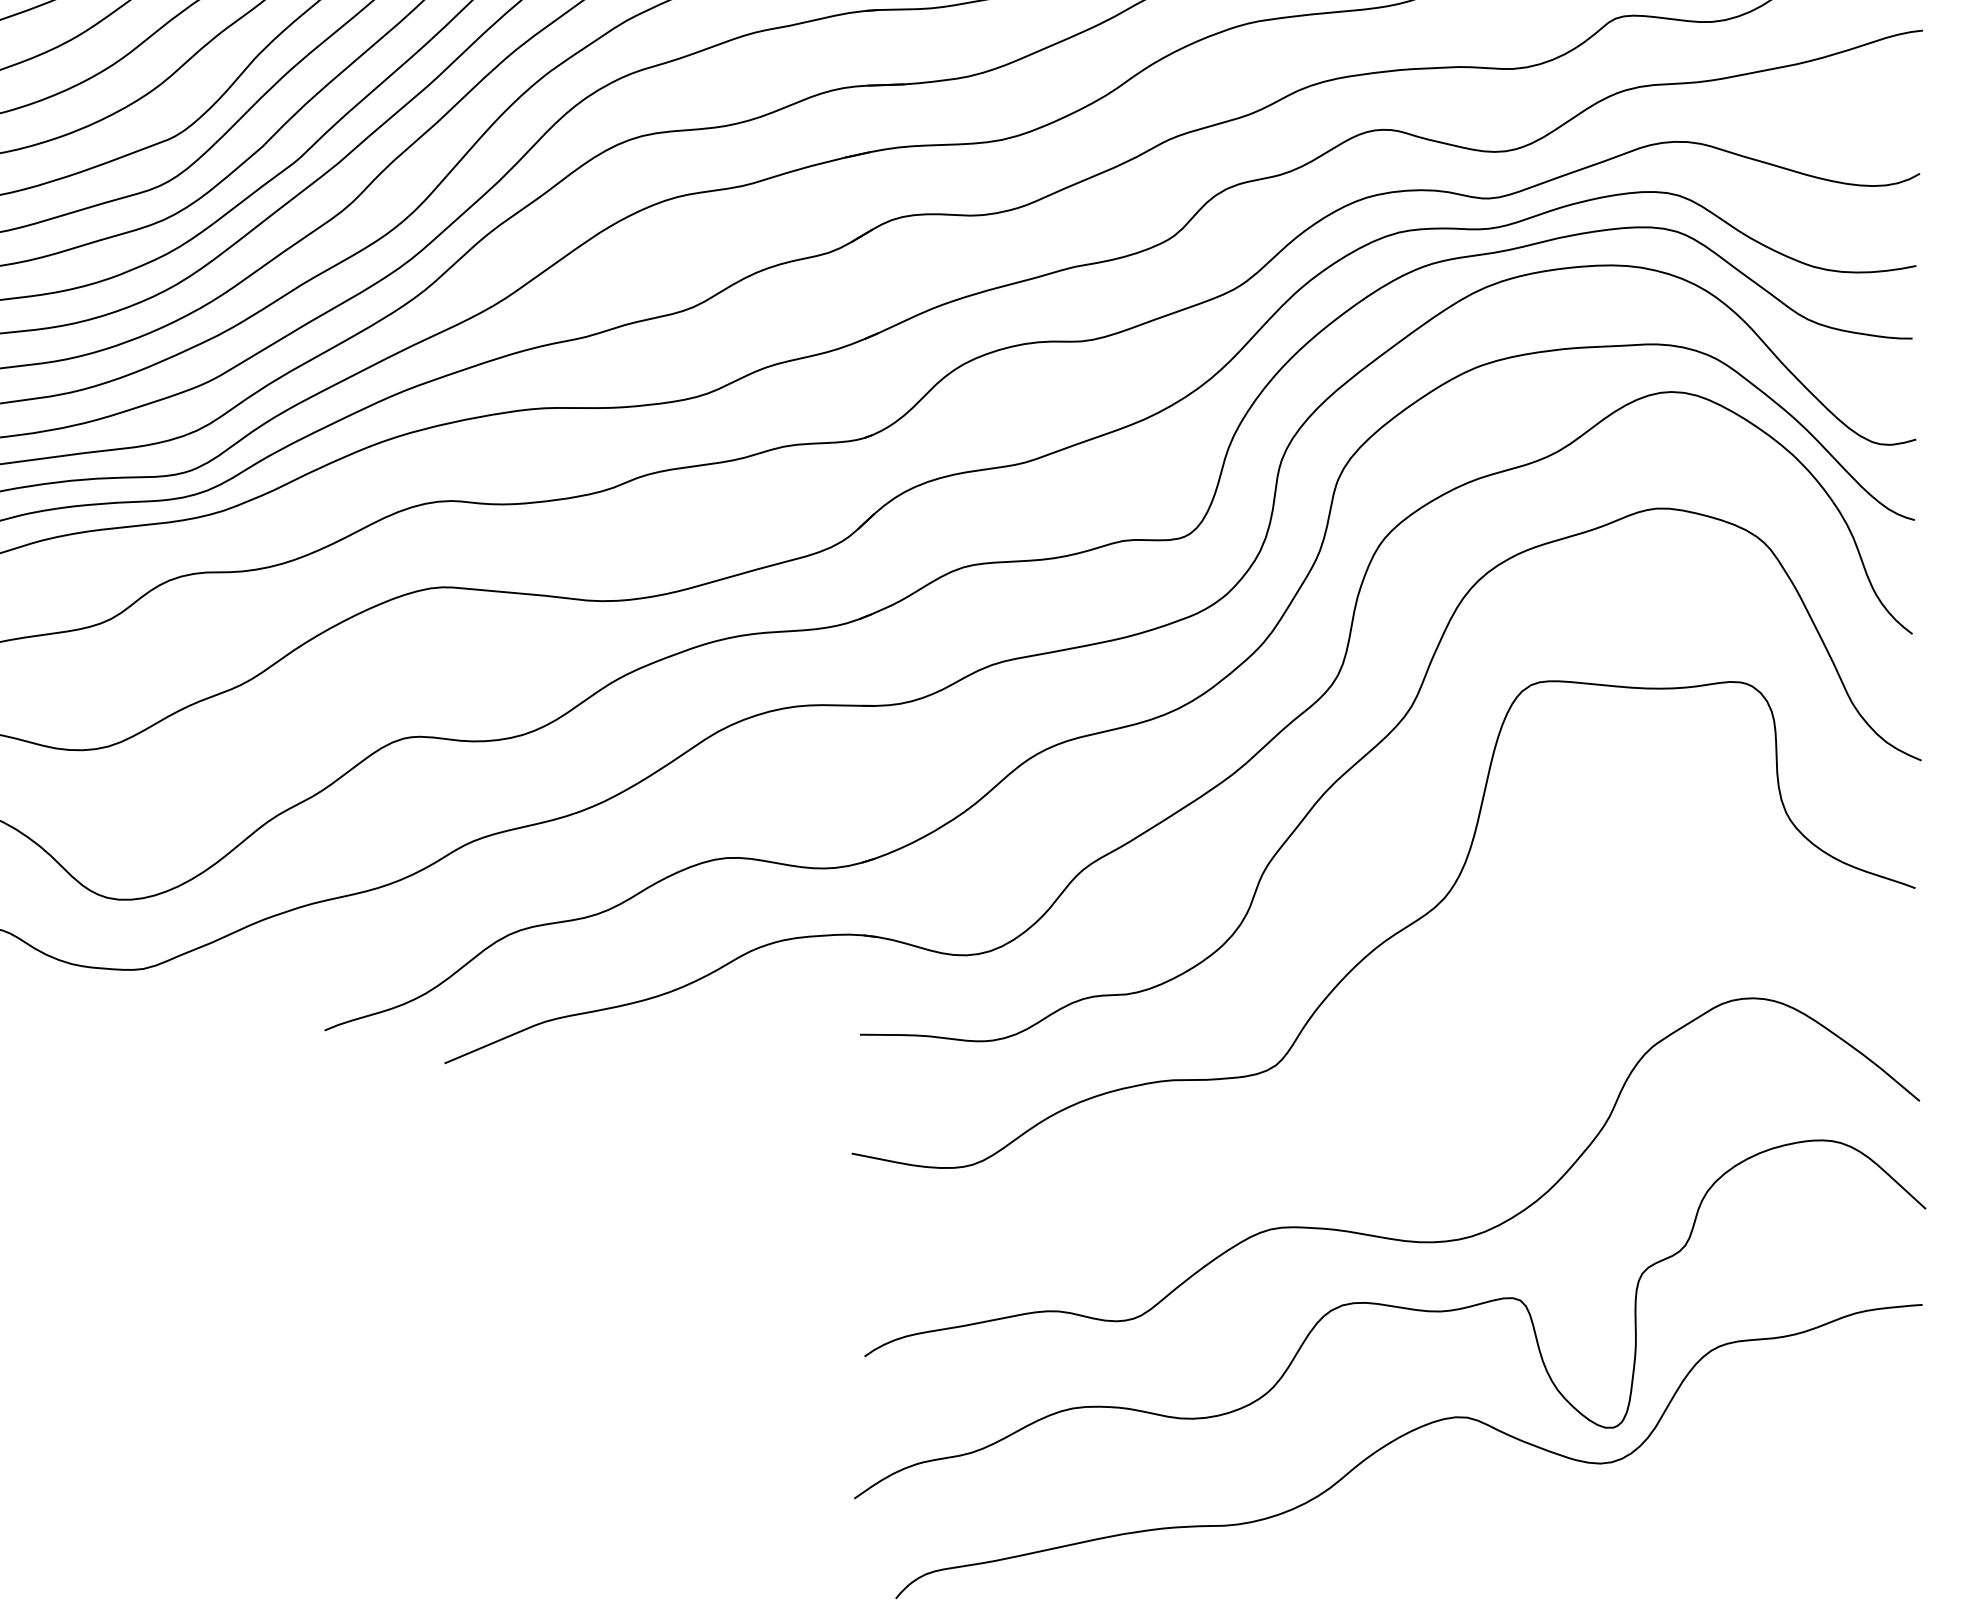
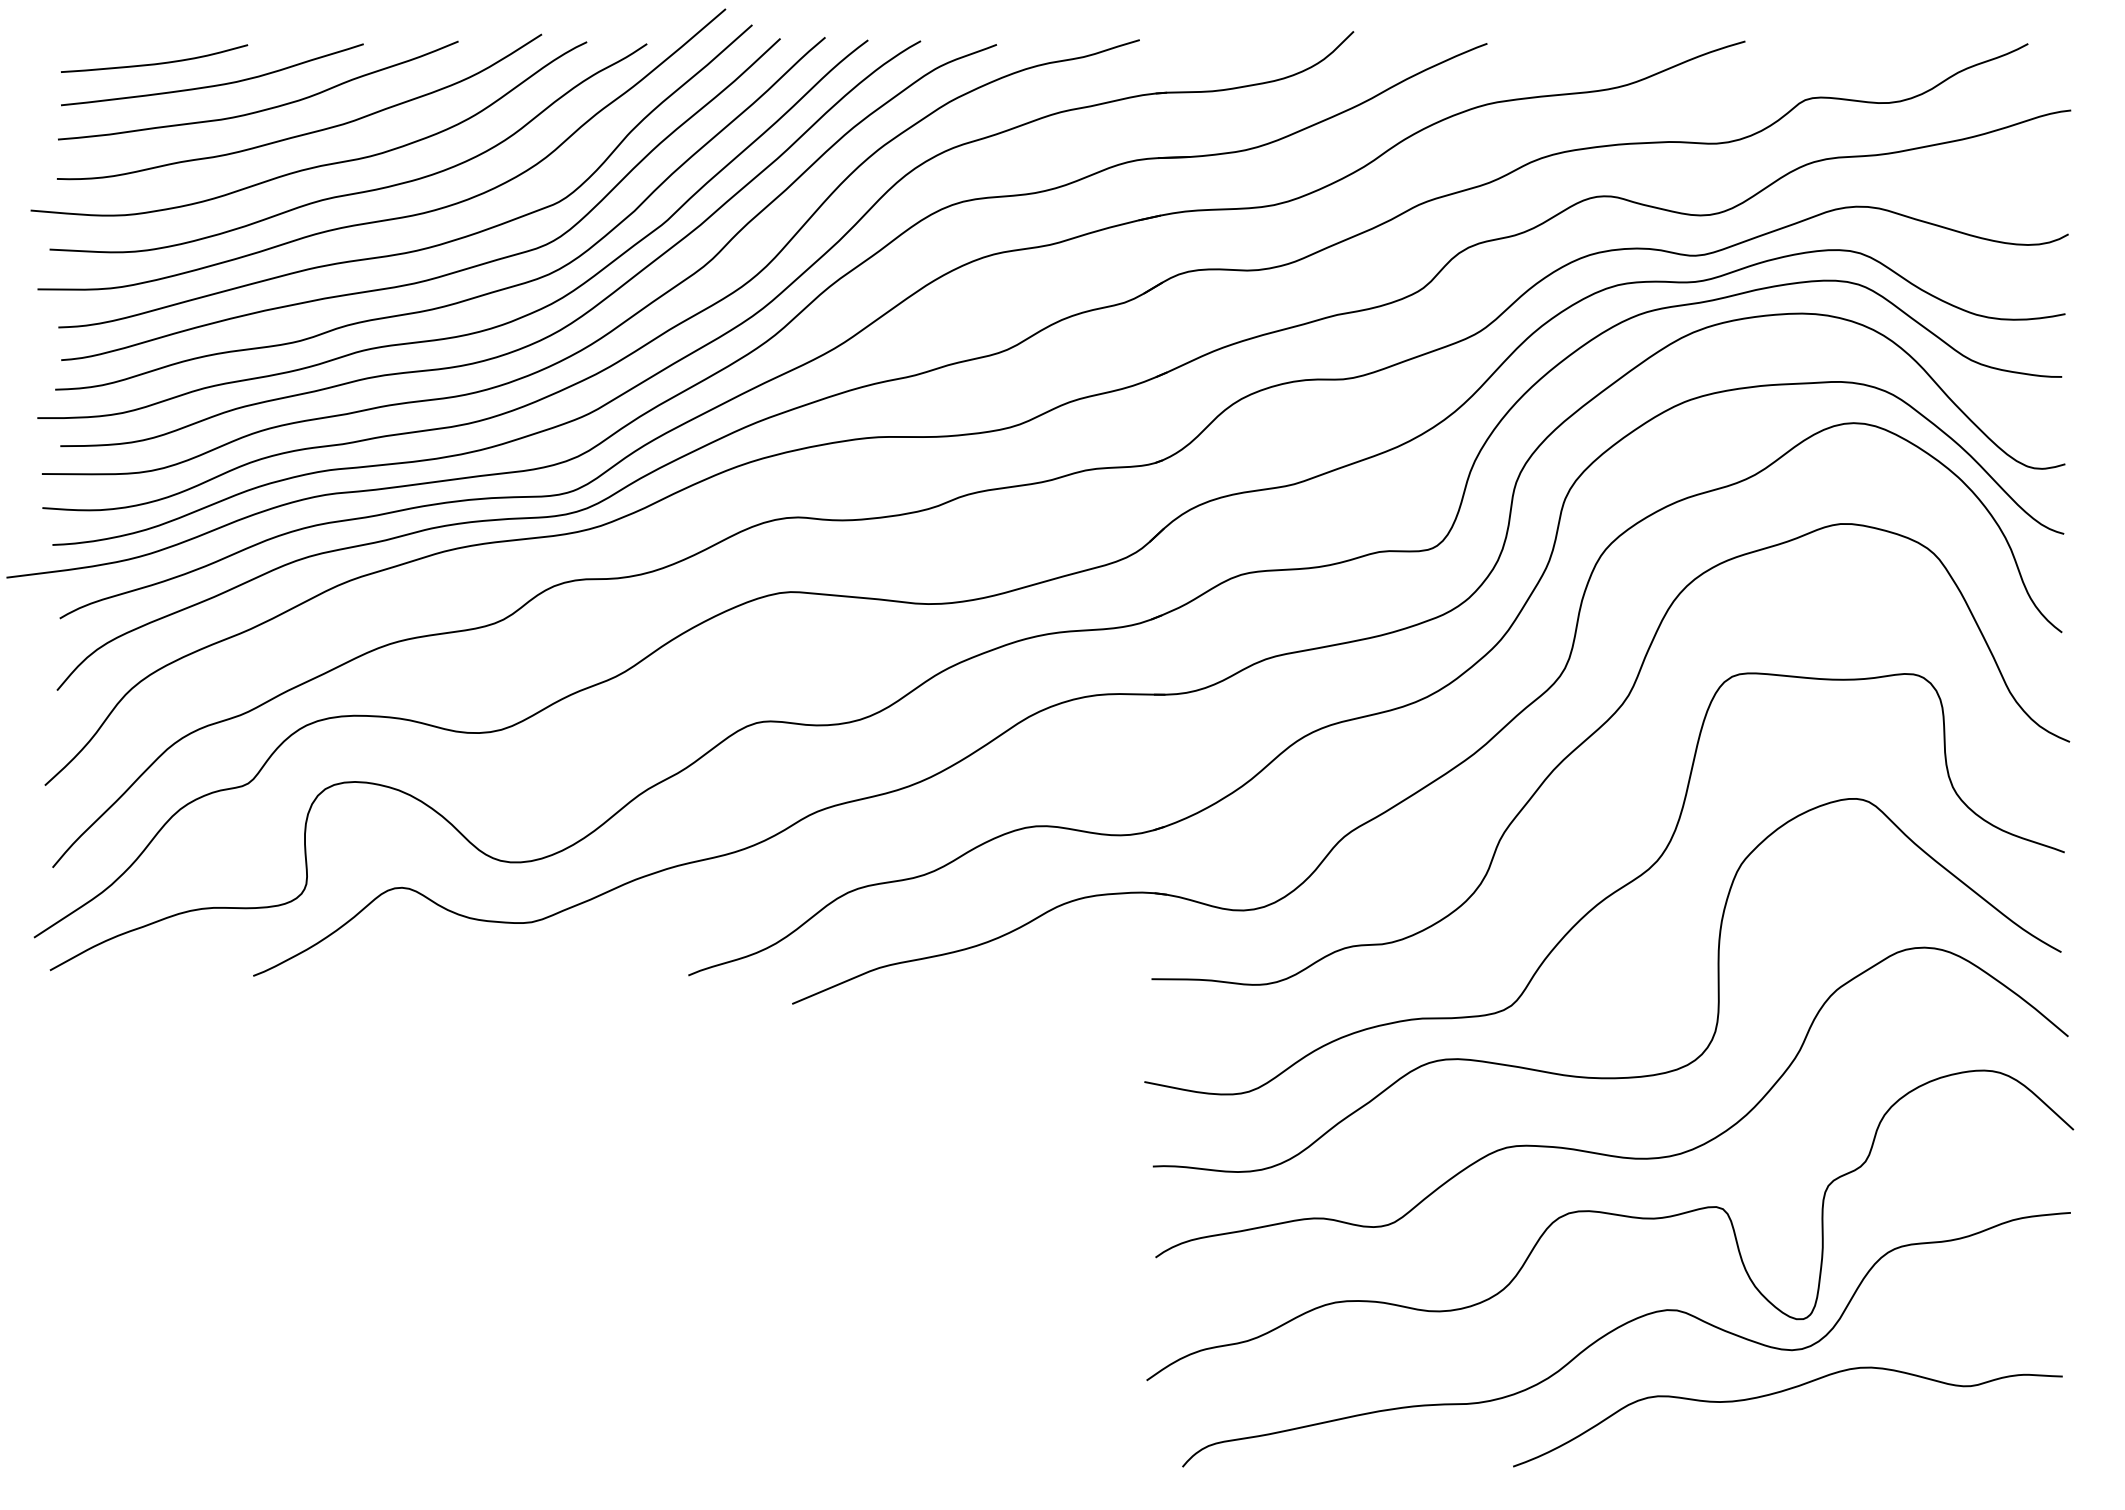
curve: (1385, 1148) -> (1606, 1077), added
curve: (1589, 1512) -> (1782, 1392), added

